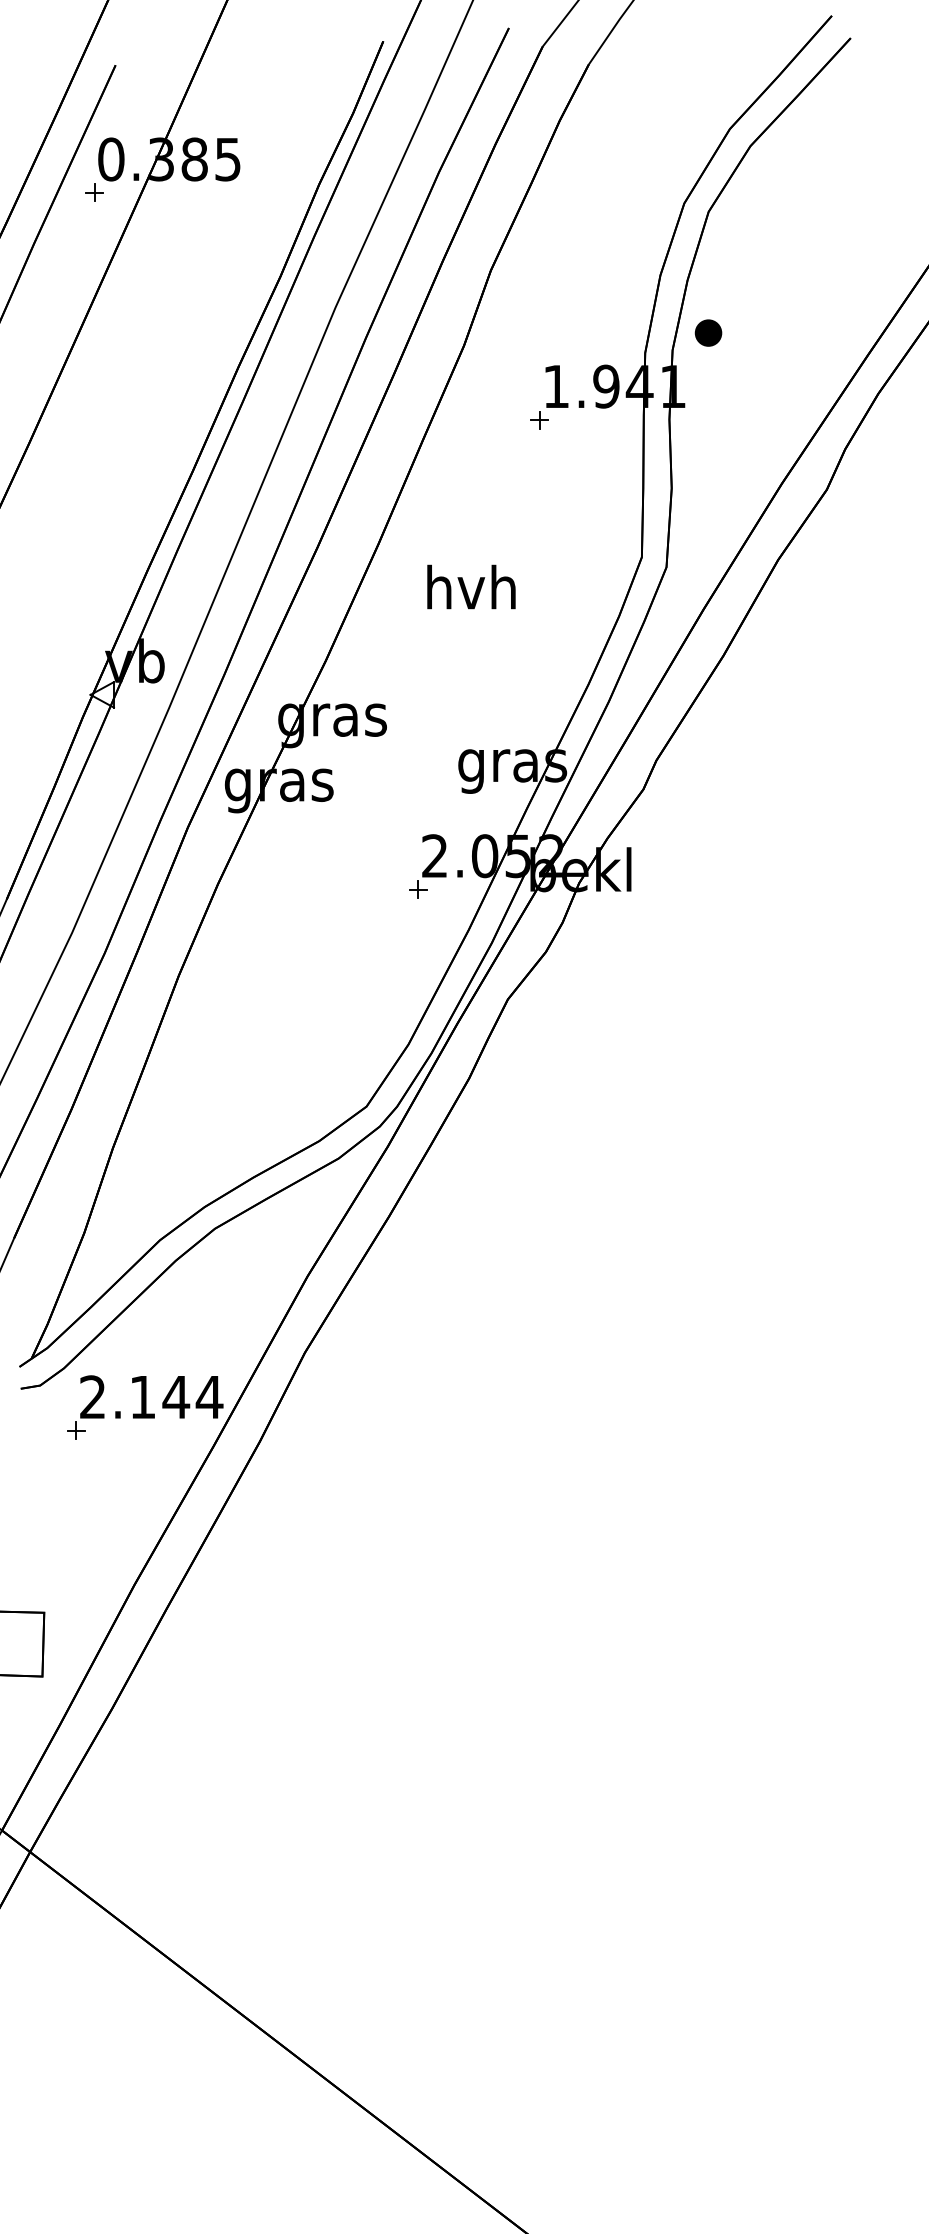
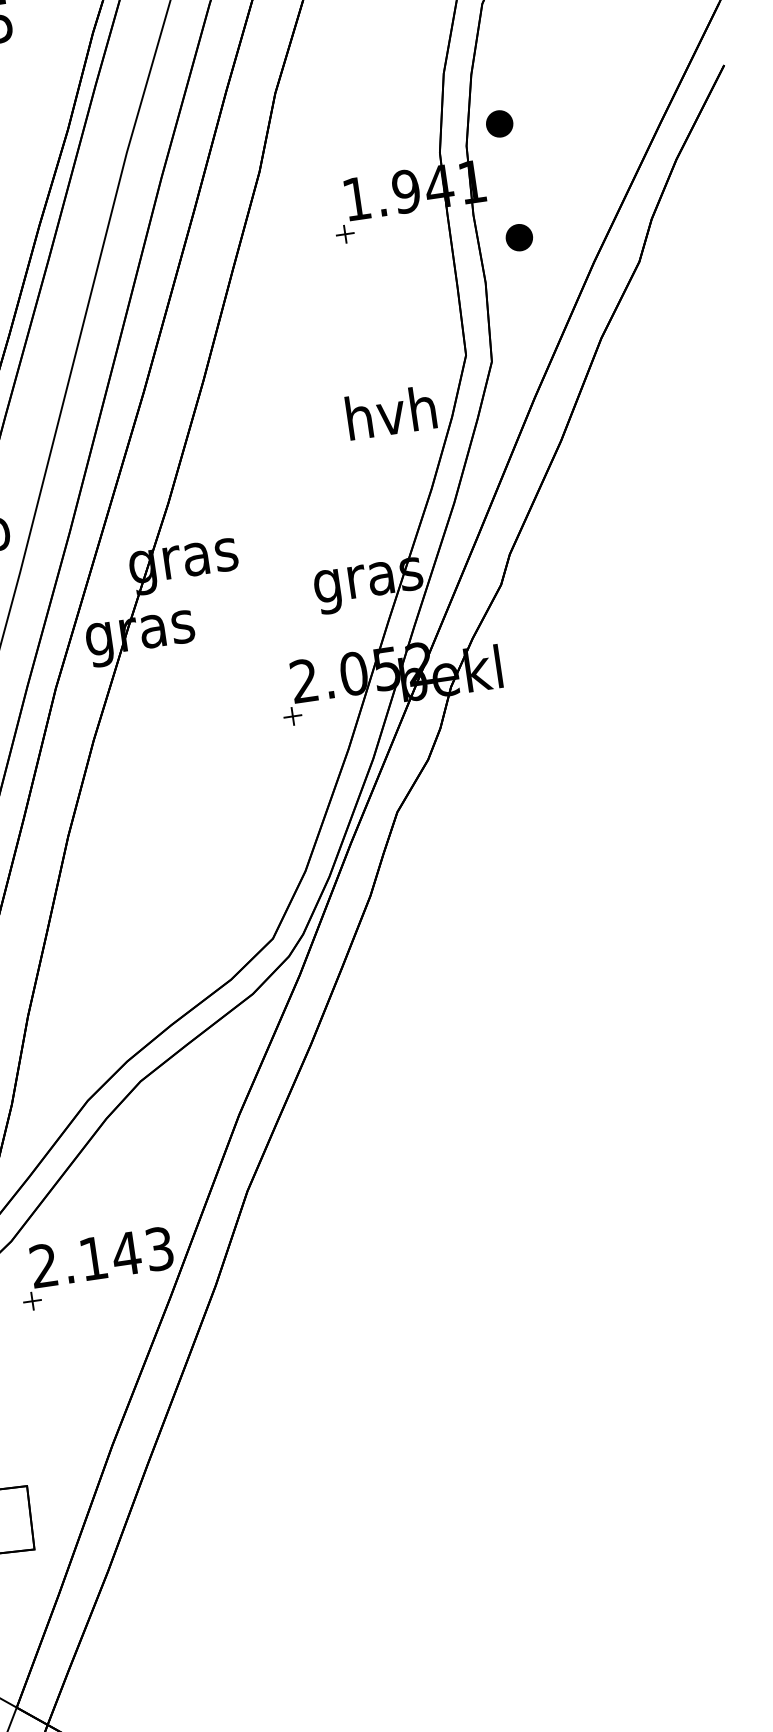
part: (711, 448) -> (519, 237), added
text: (471, 586) -> (391, 412), moved
text: (209, 1397) -> (159, 1249), 2.144 -> 2.143

